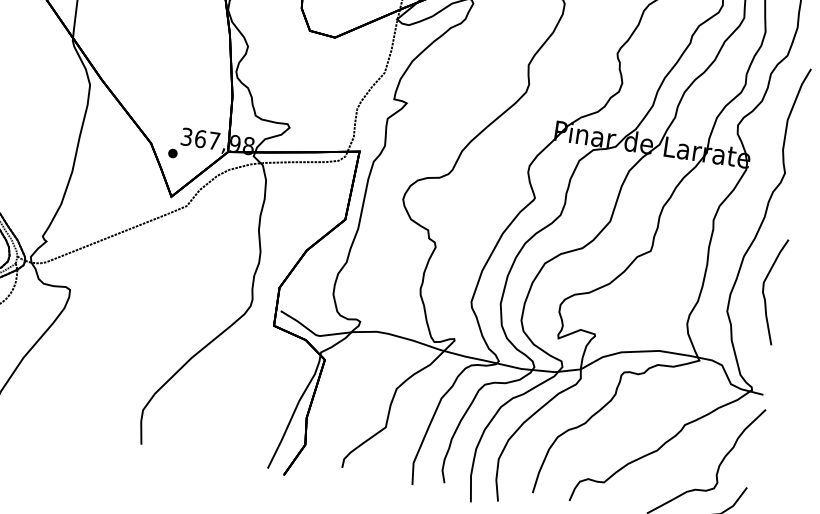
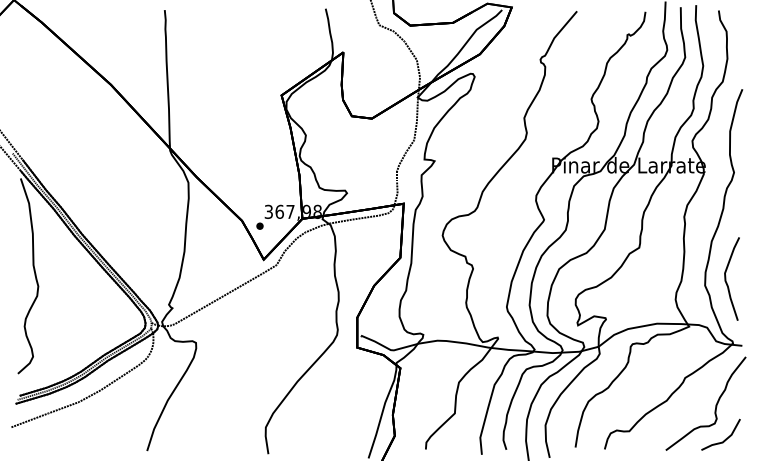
curve: (764, 289) -> (726, 278), moved

